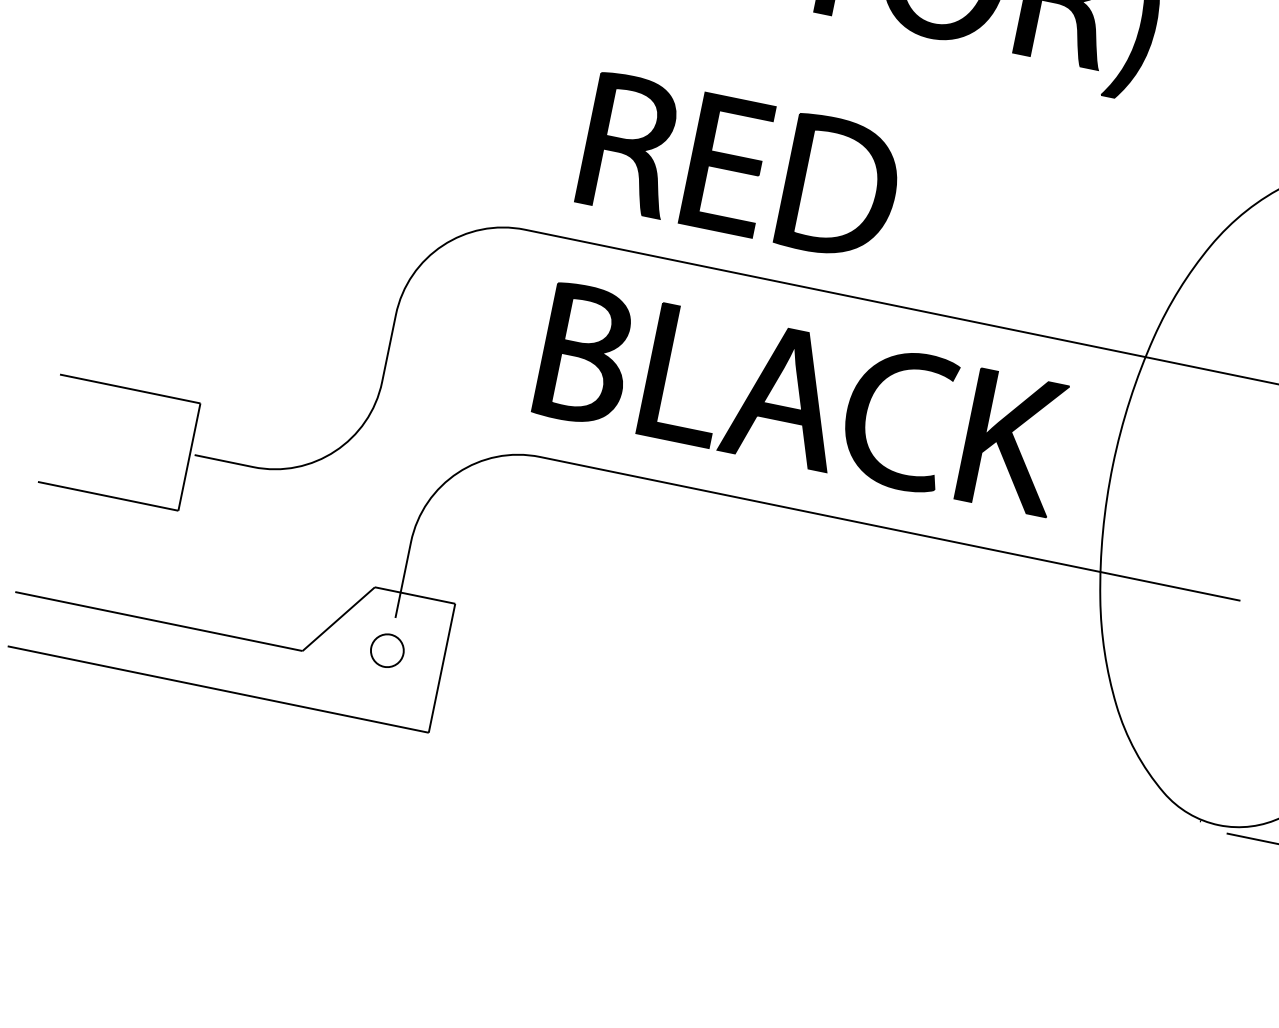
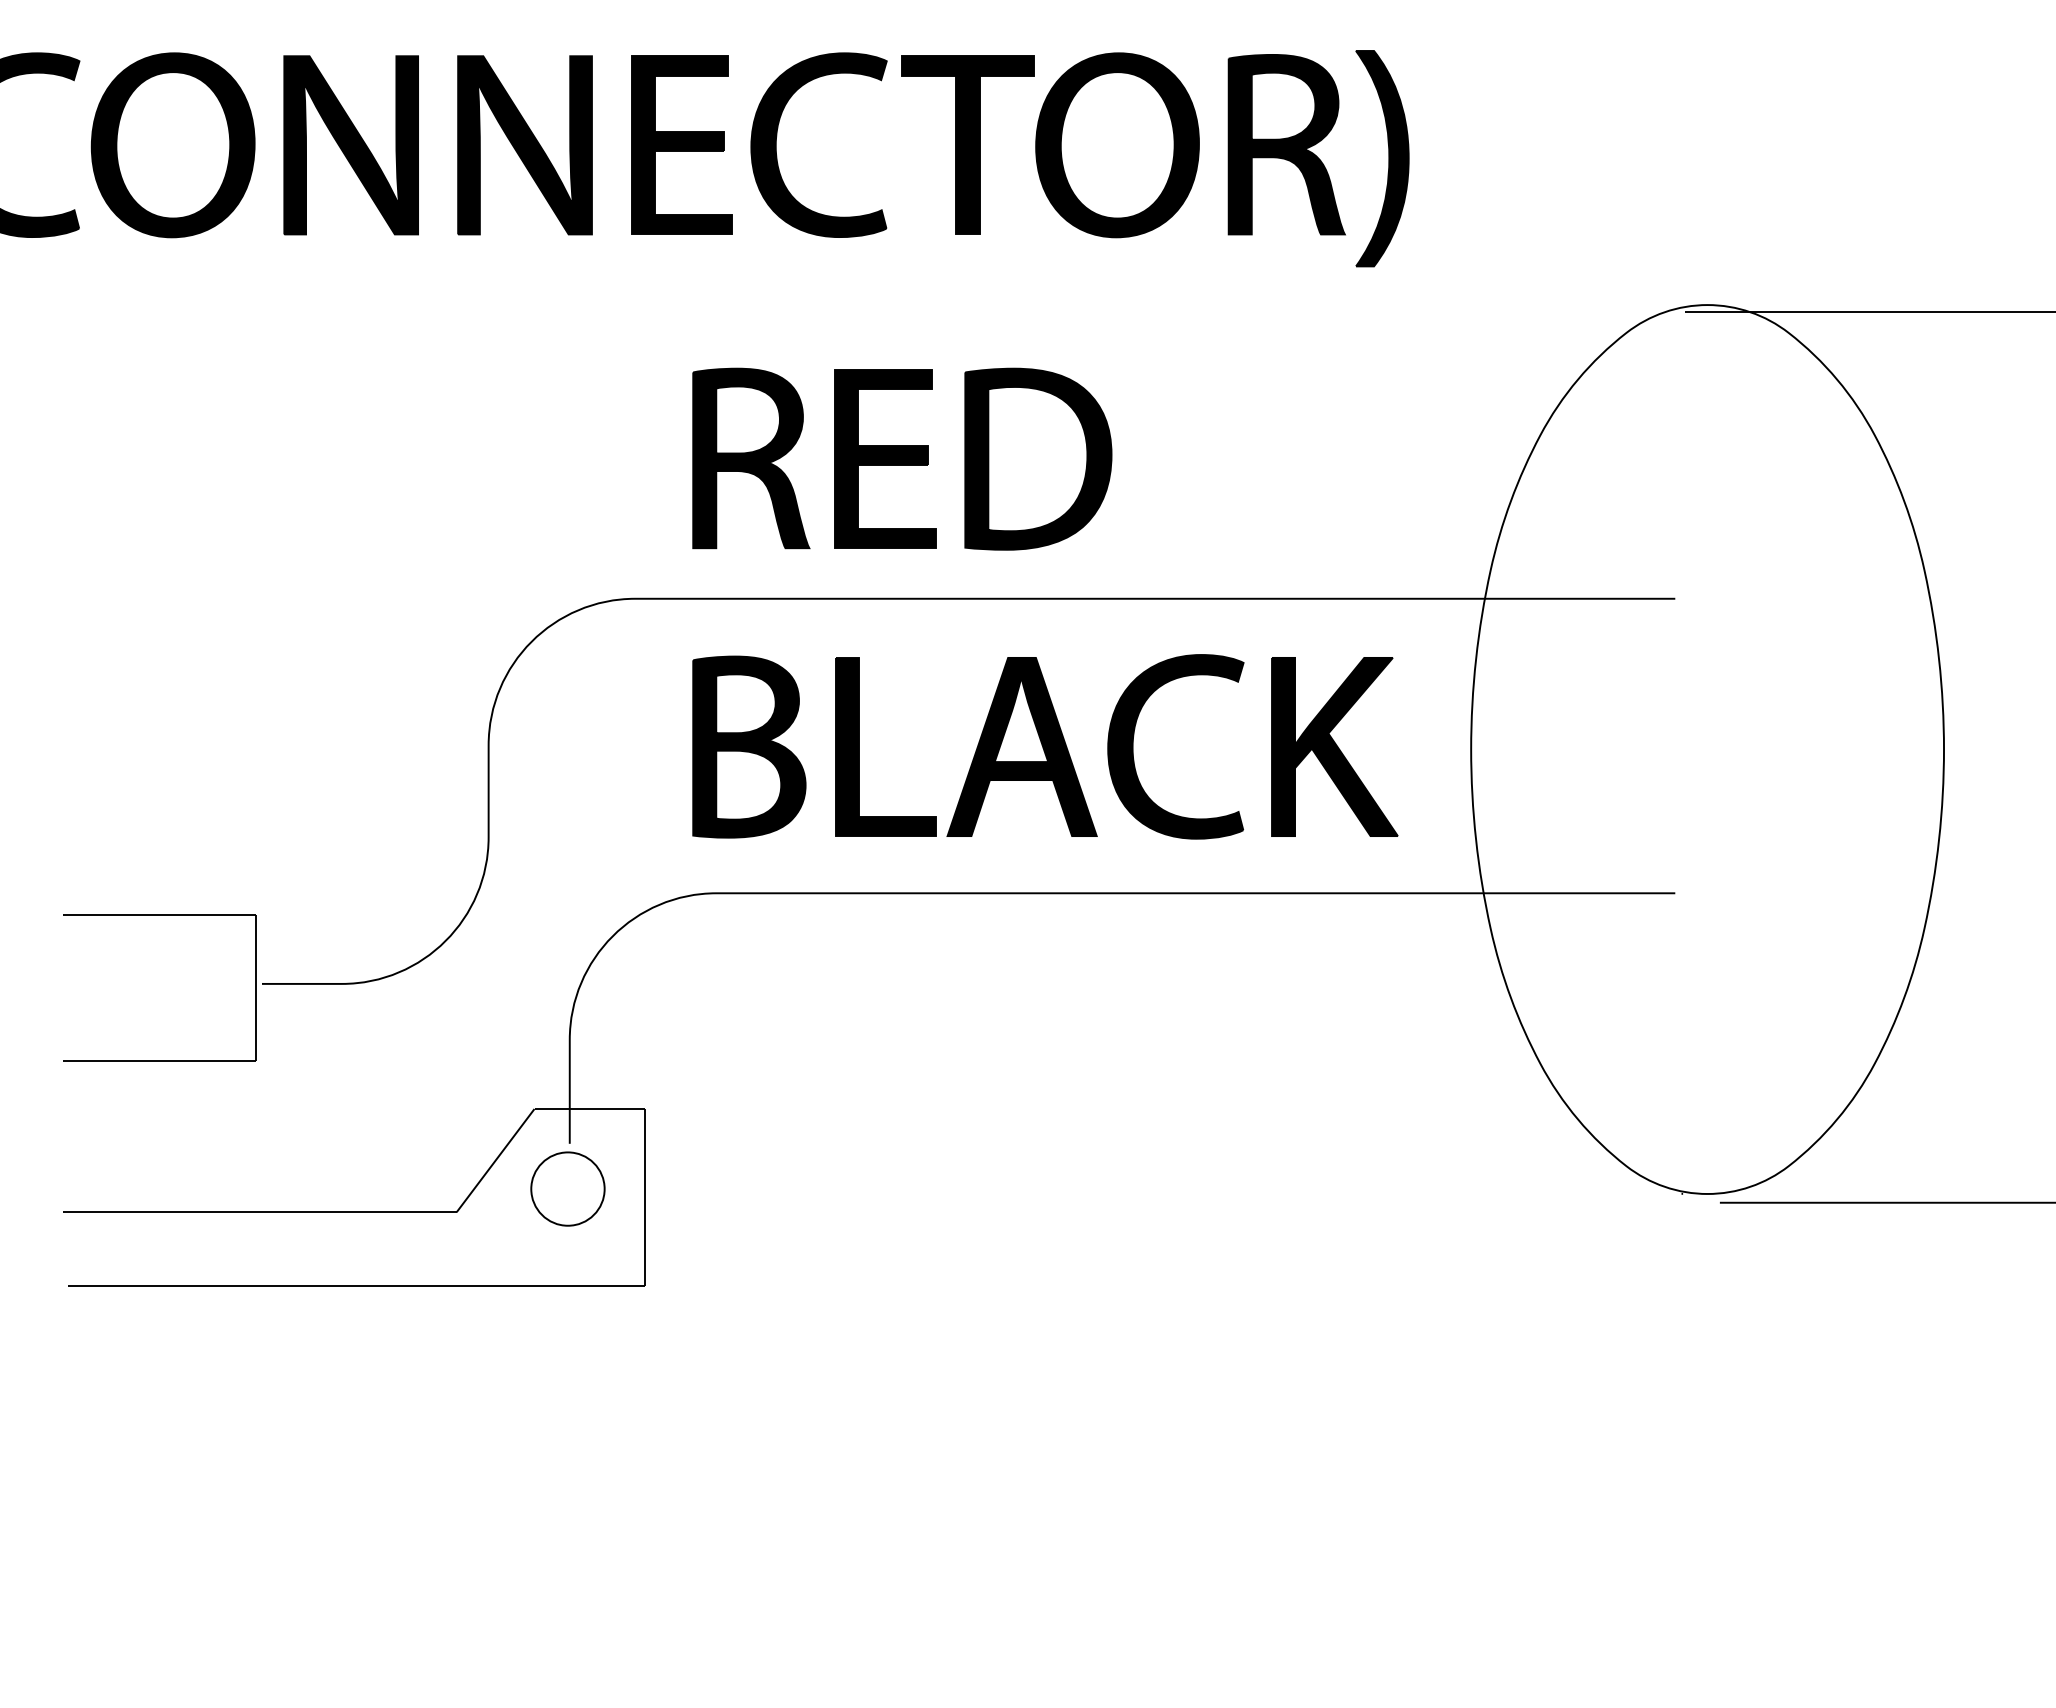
part: (387, 650) -> (567, 1188), size x1.67

